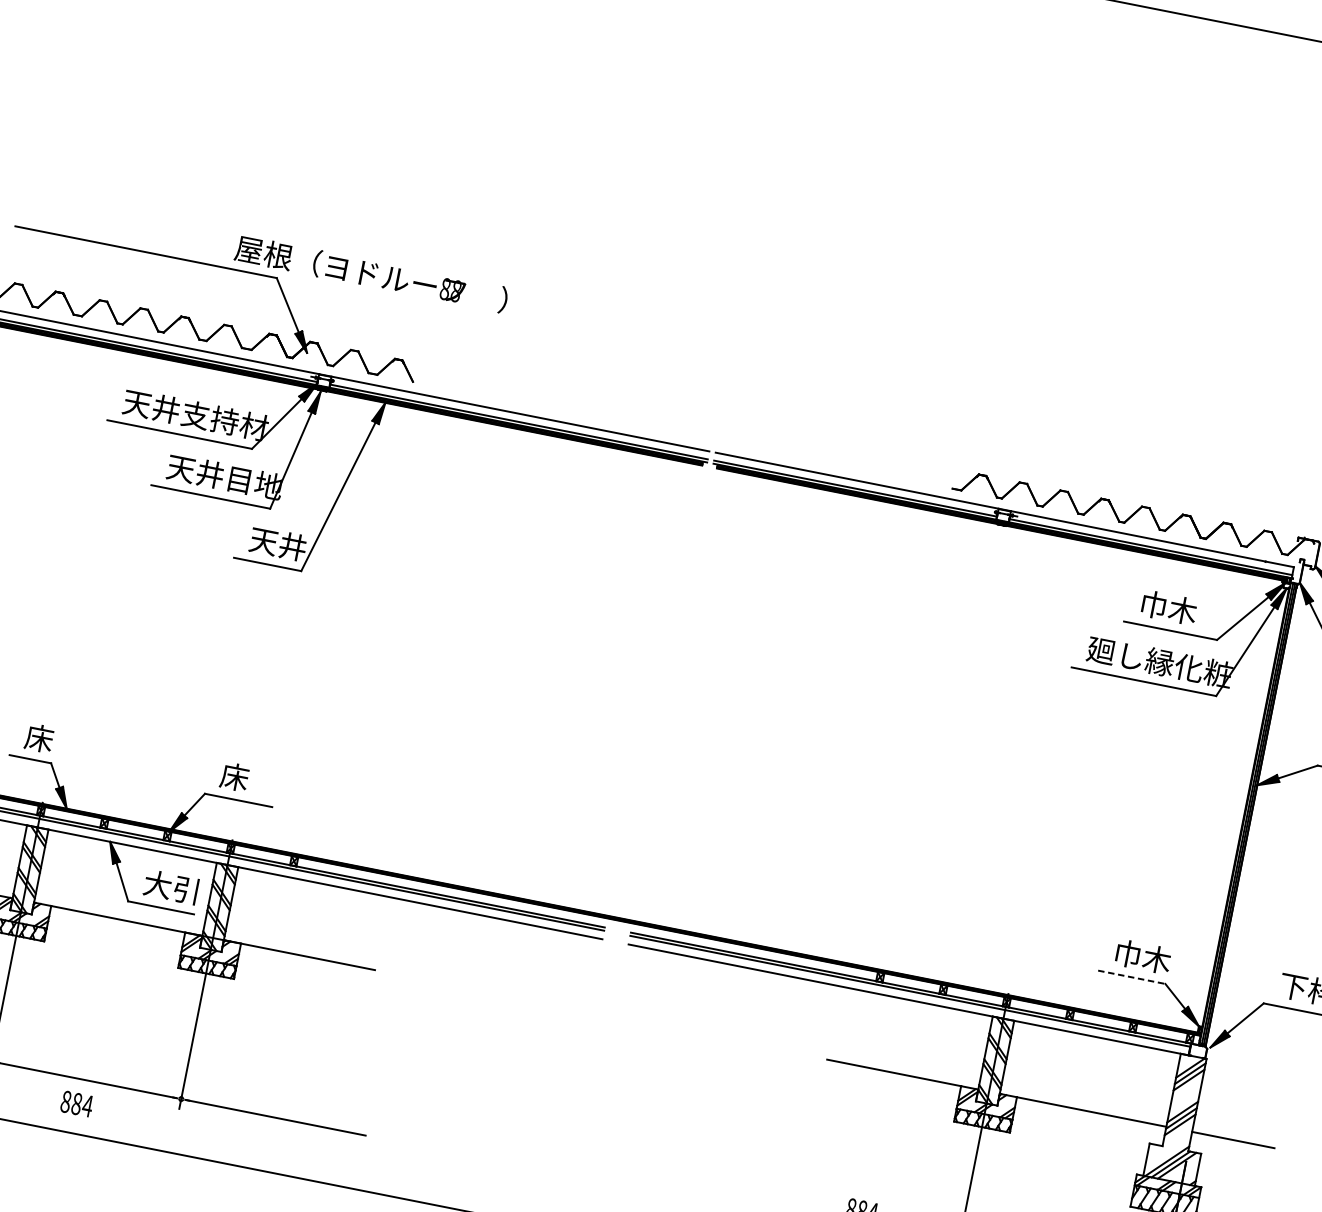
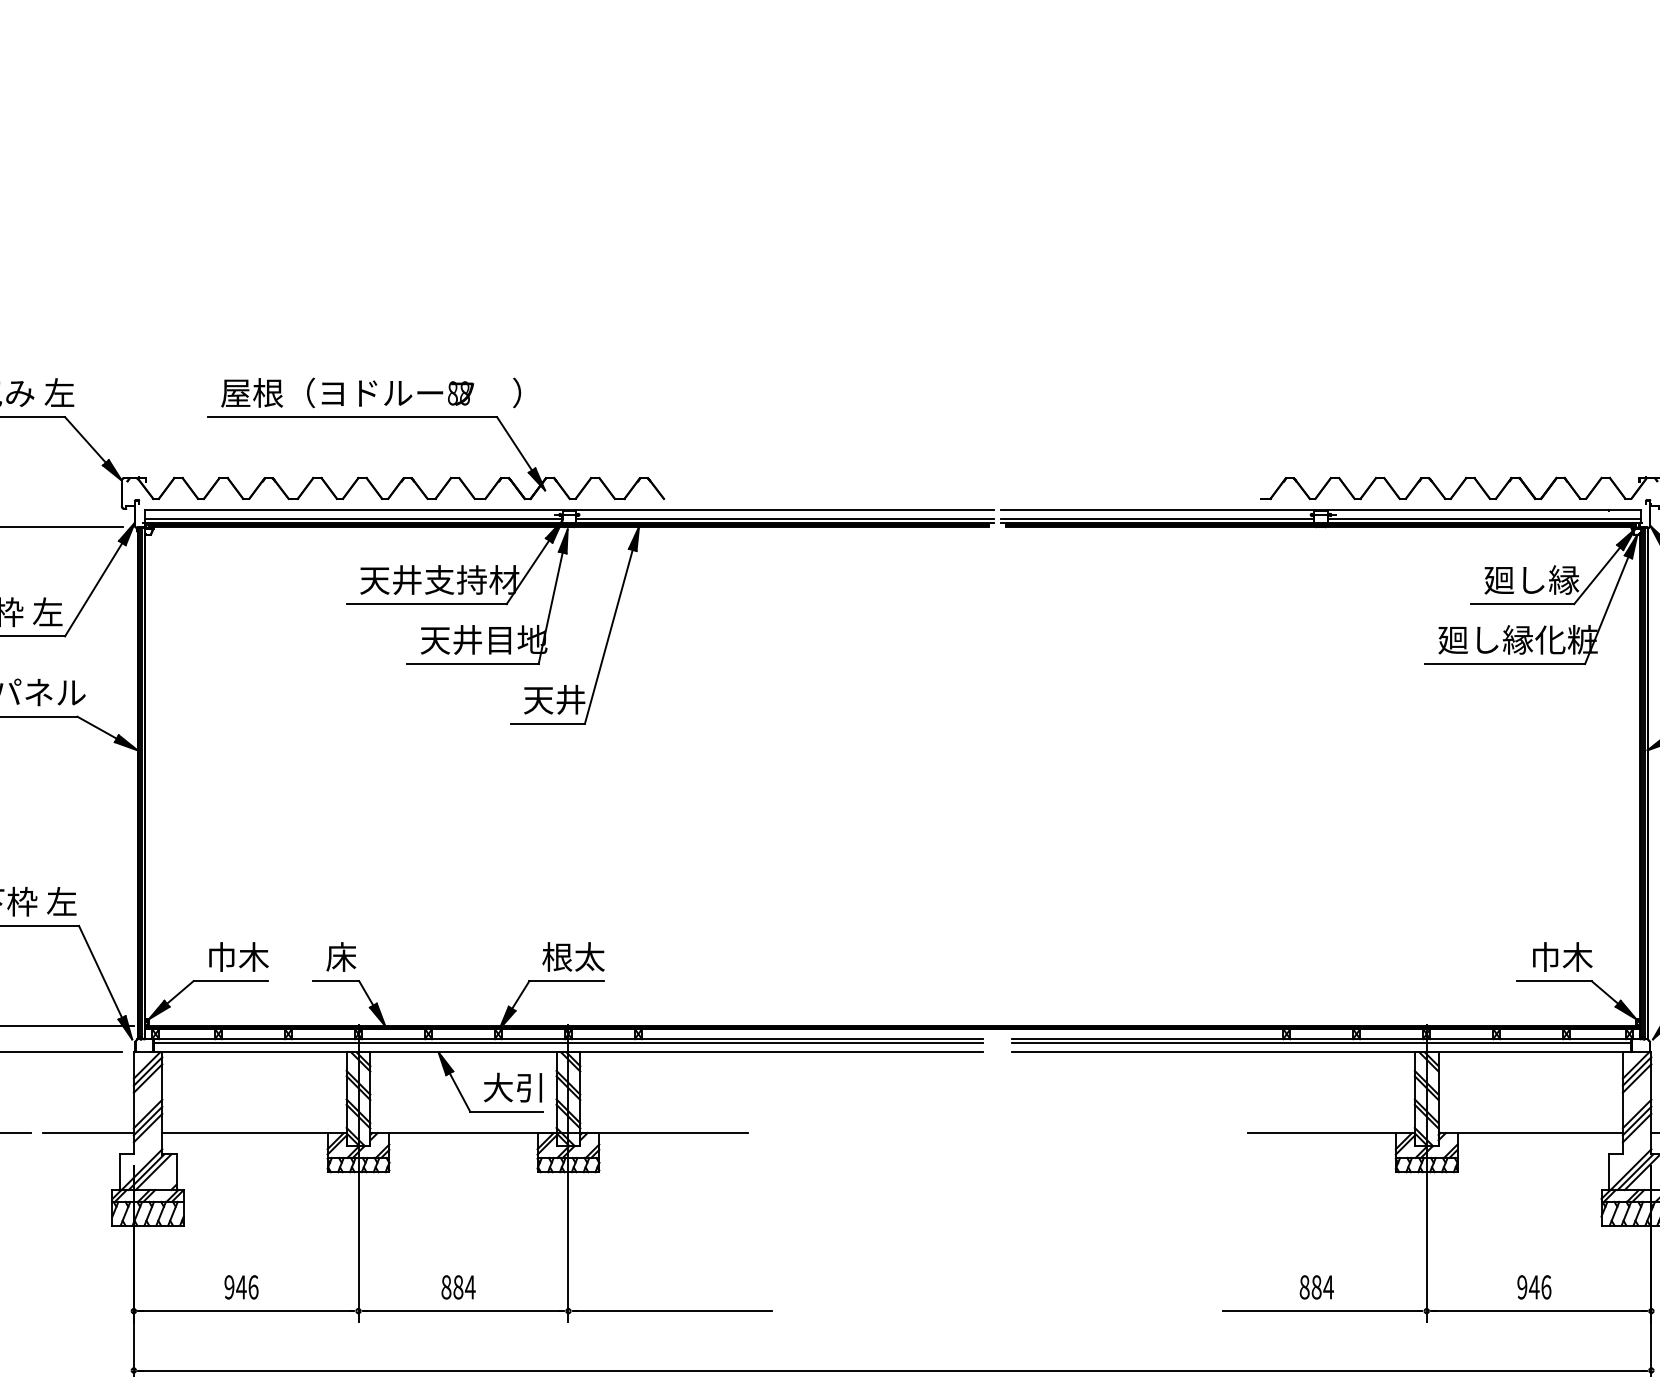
text: (371, 273) -> (371, 392), moved
text: (1182, 610) -> (1531, 579), 巾木 -> 廻し縁
text: (249, 779) -> (573, 956), 床 -> 根太
line: (1132, 977) -> (1555, 981), dashed -> solid
text: (76, 1104) -> (458, 1287), moved

